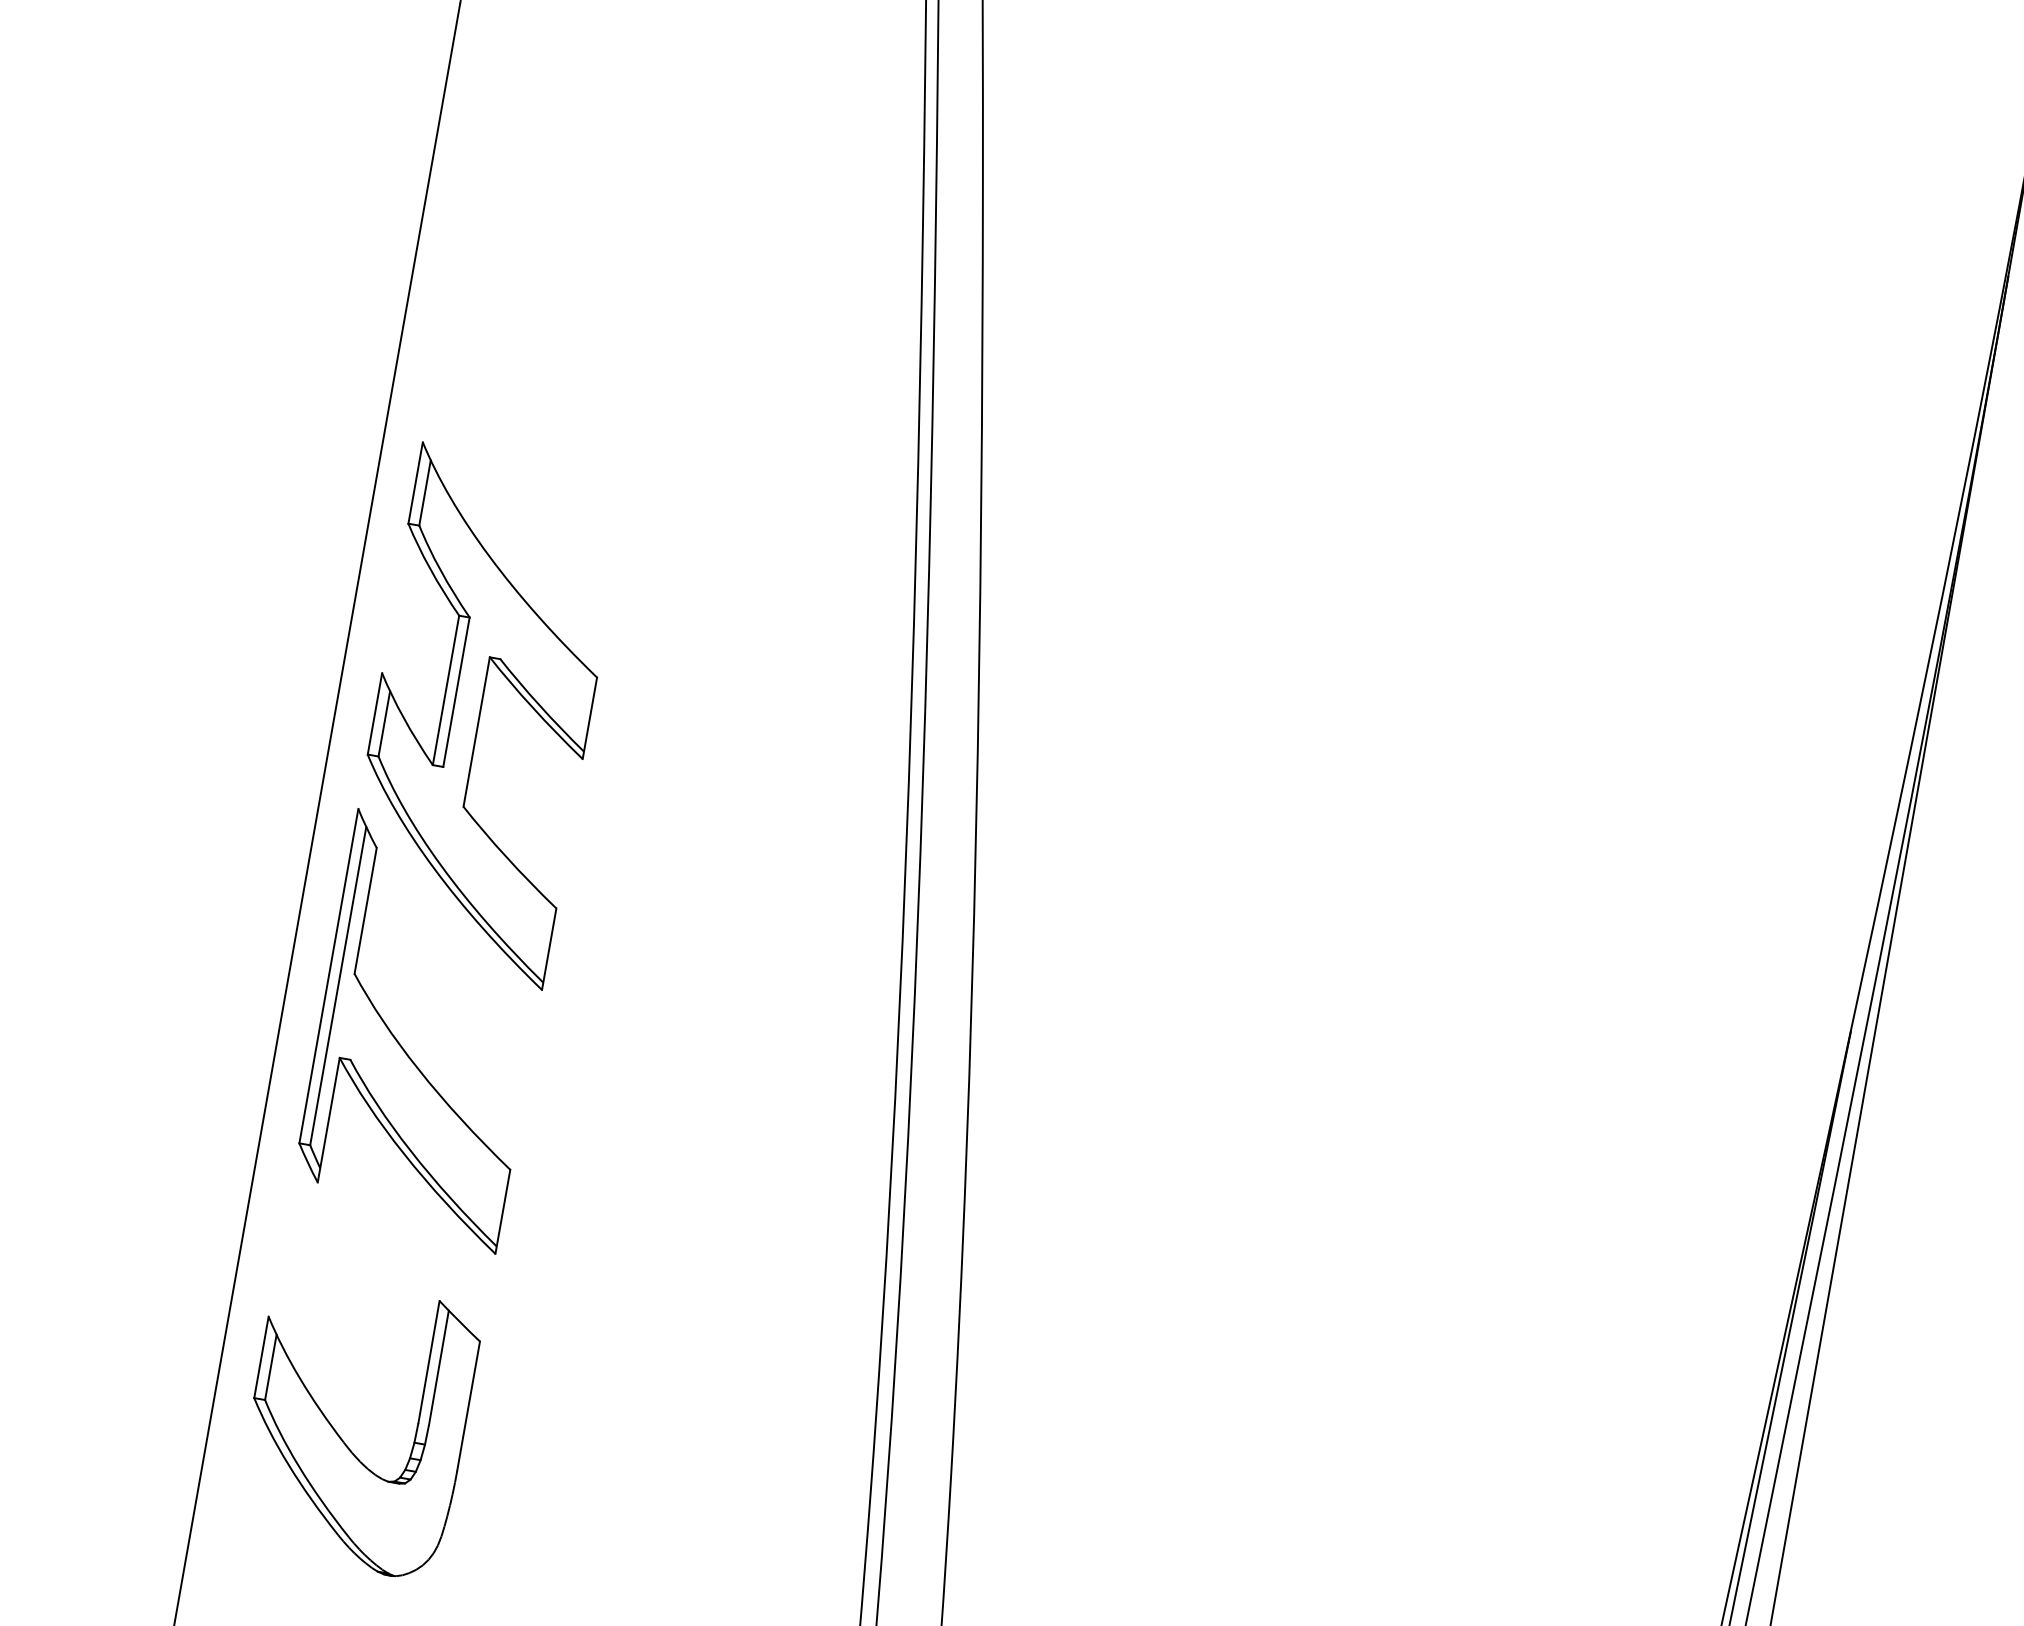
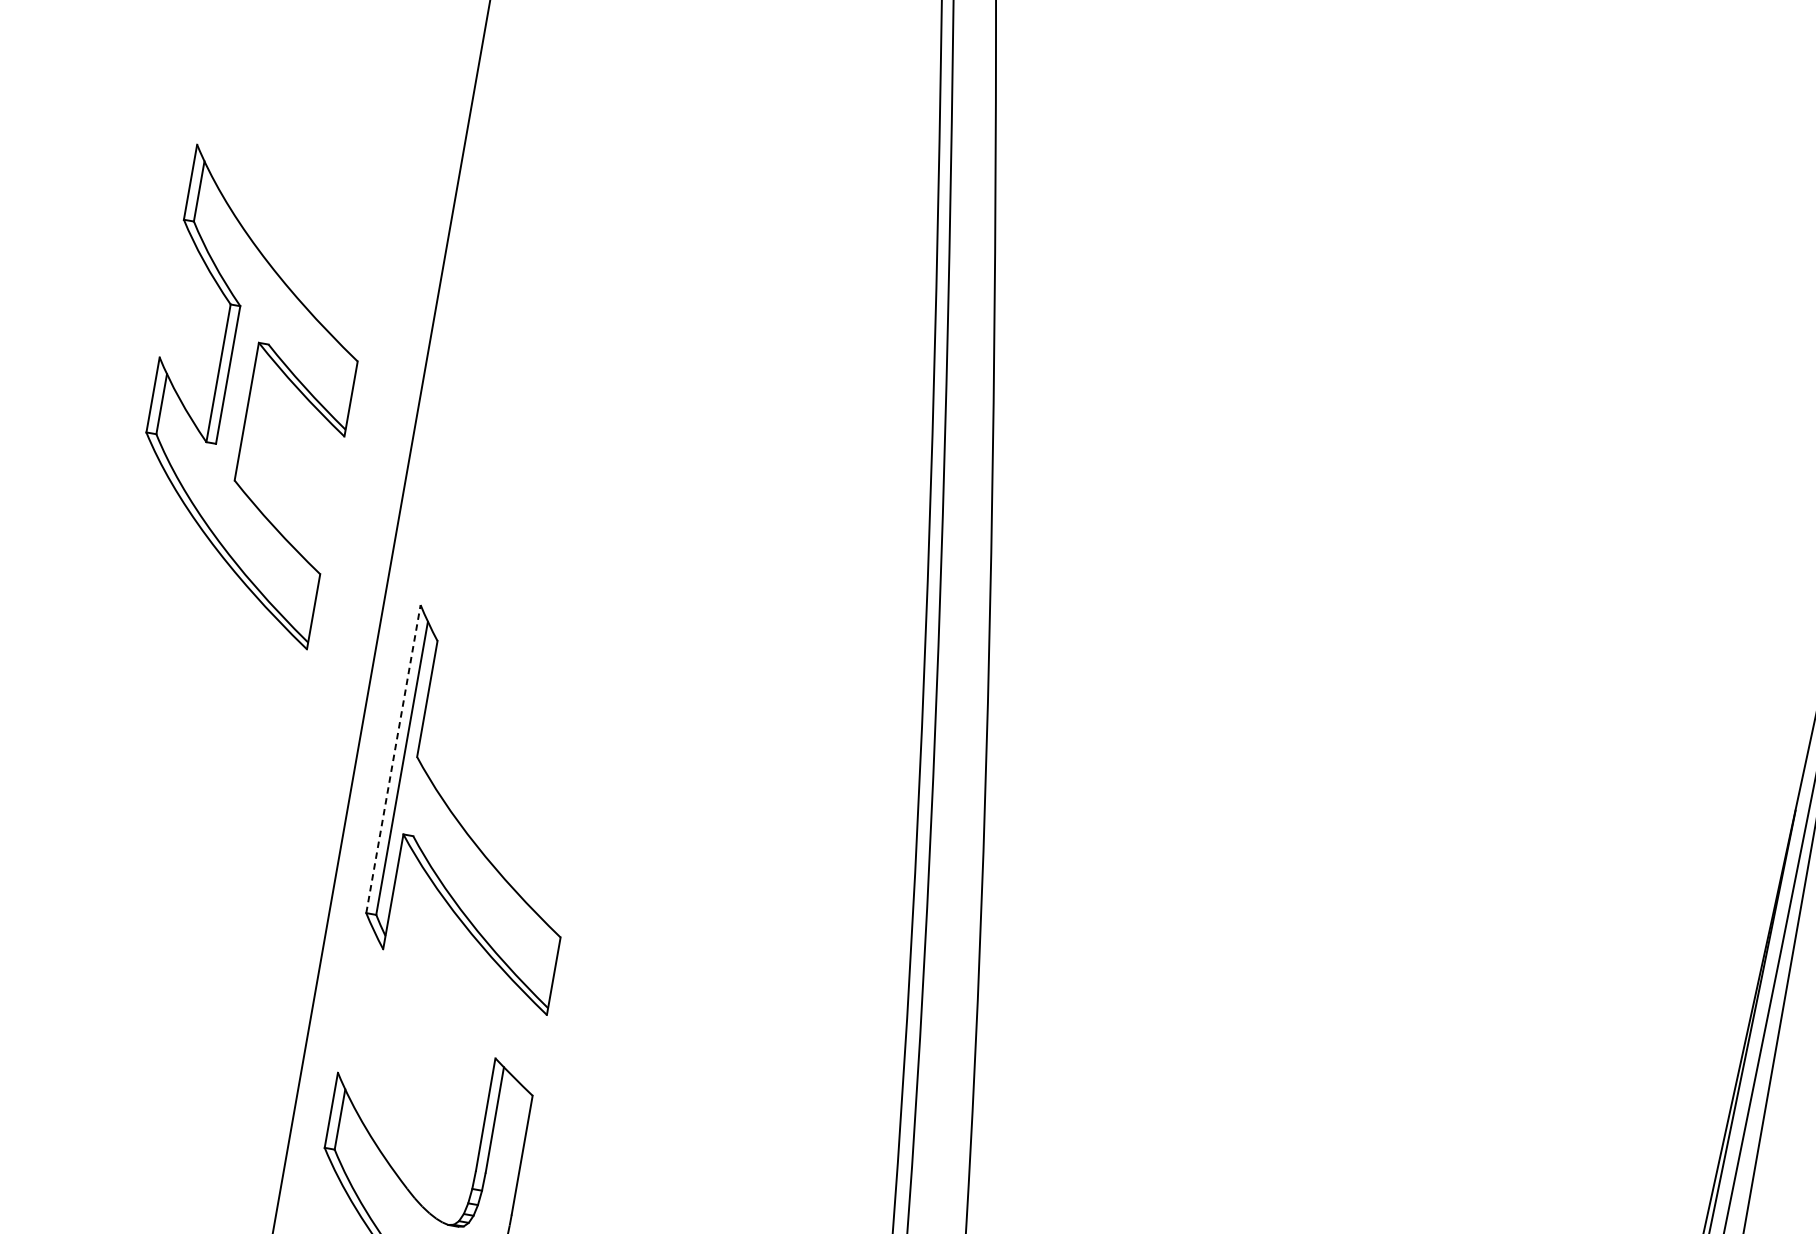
part: (481, 715) -> (251, 396), moved
line: (328, 976) -> (393, 759), solid -> dashed

